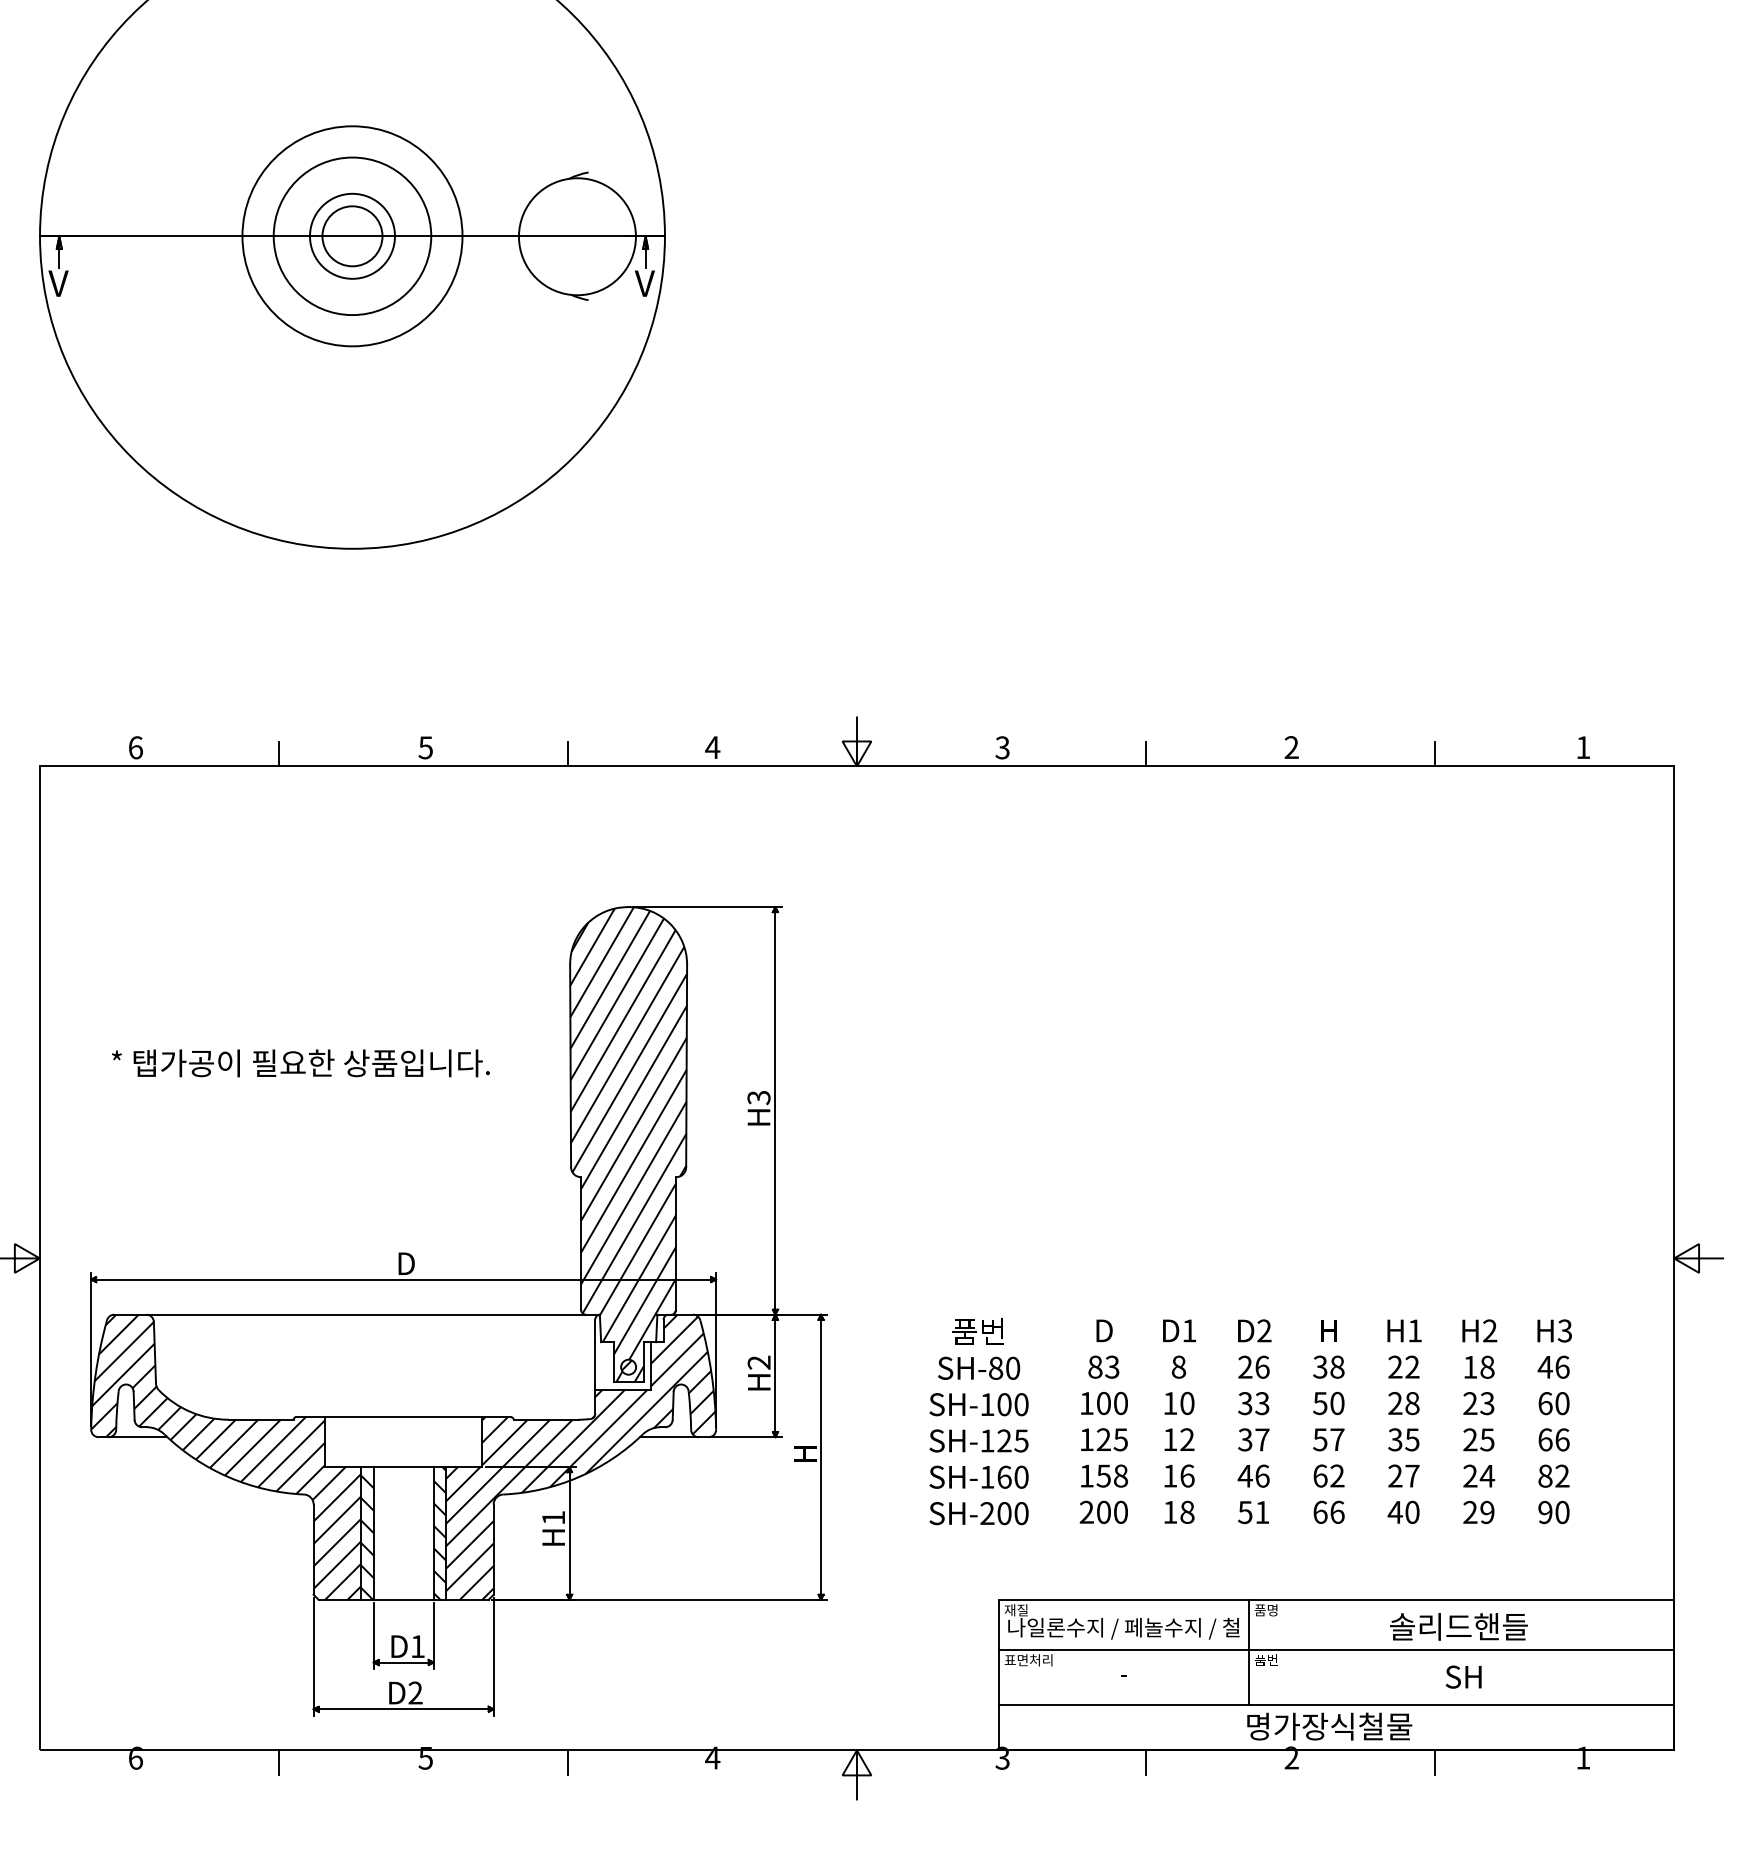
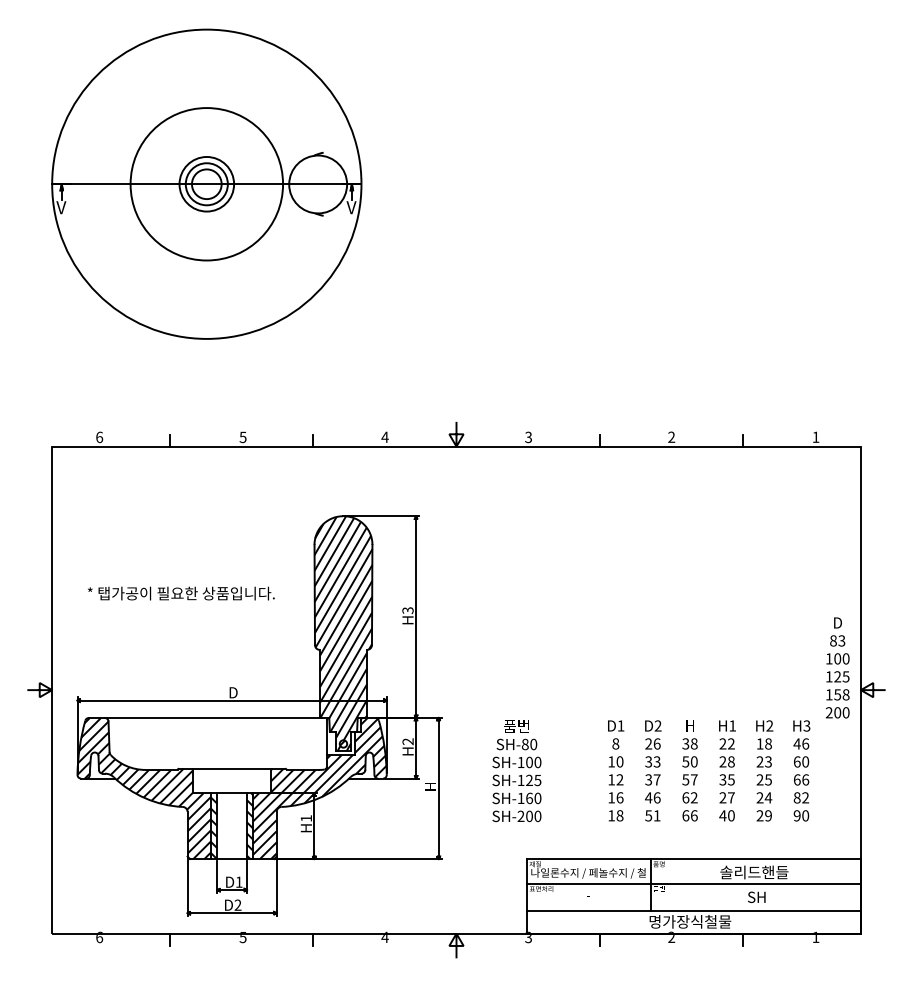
circle: (351, 234) -> (206, 183), size x1.4
circle: (351, 236) -> (206, 184), size x0.7
text: (1103, 1420) -> (837, 667), moved

